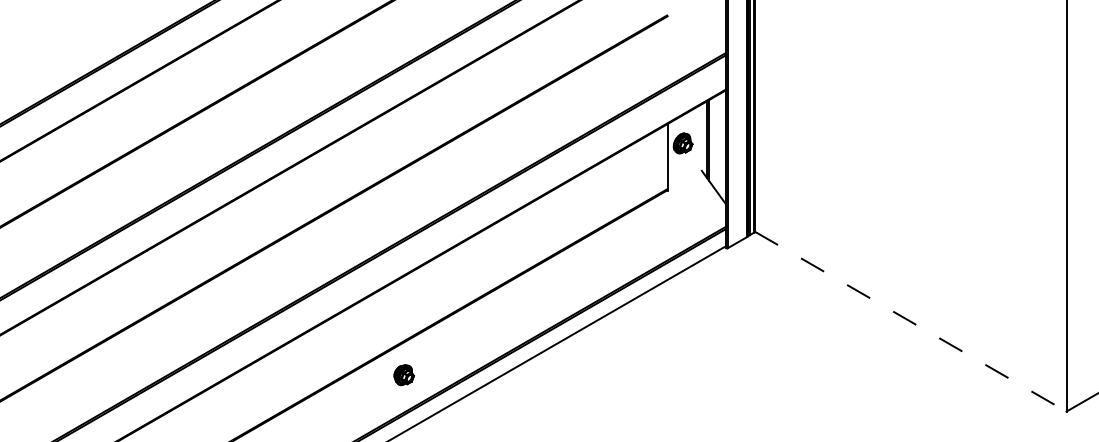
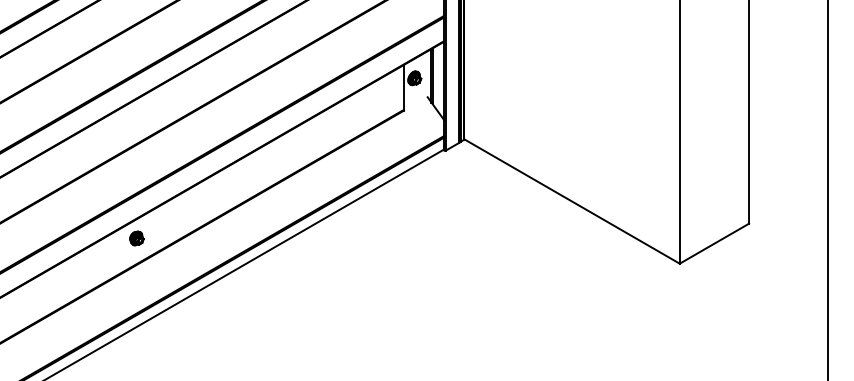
line: (911, 321) -> (572, 201), dashed -> solid
part: (403, 375) -> (136, 238), moved

